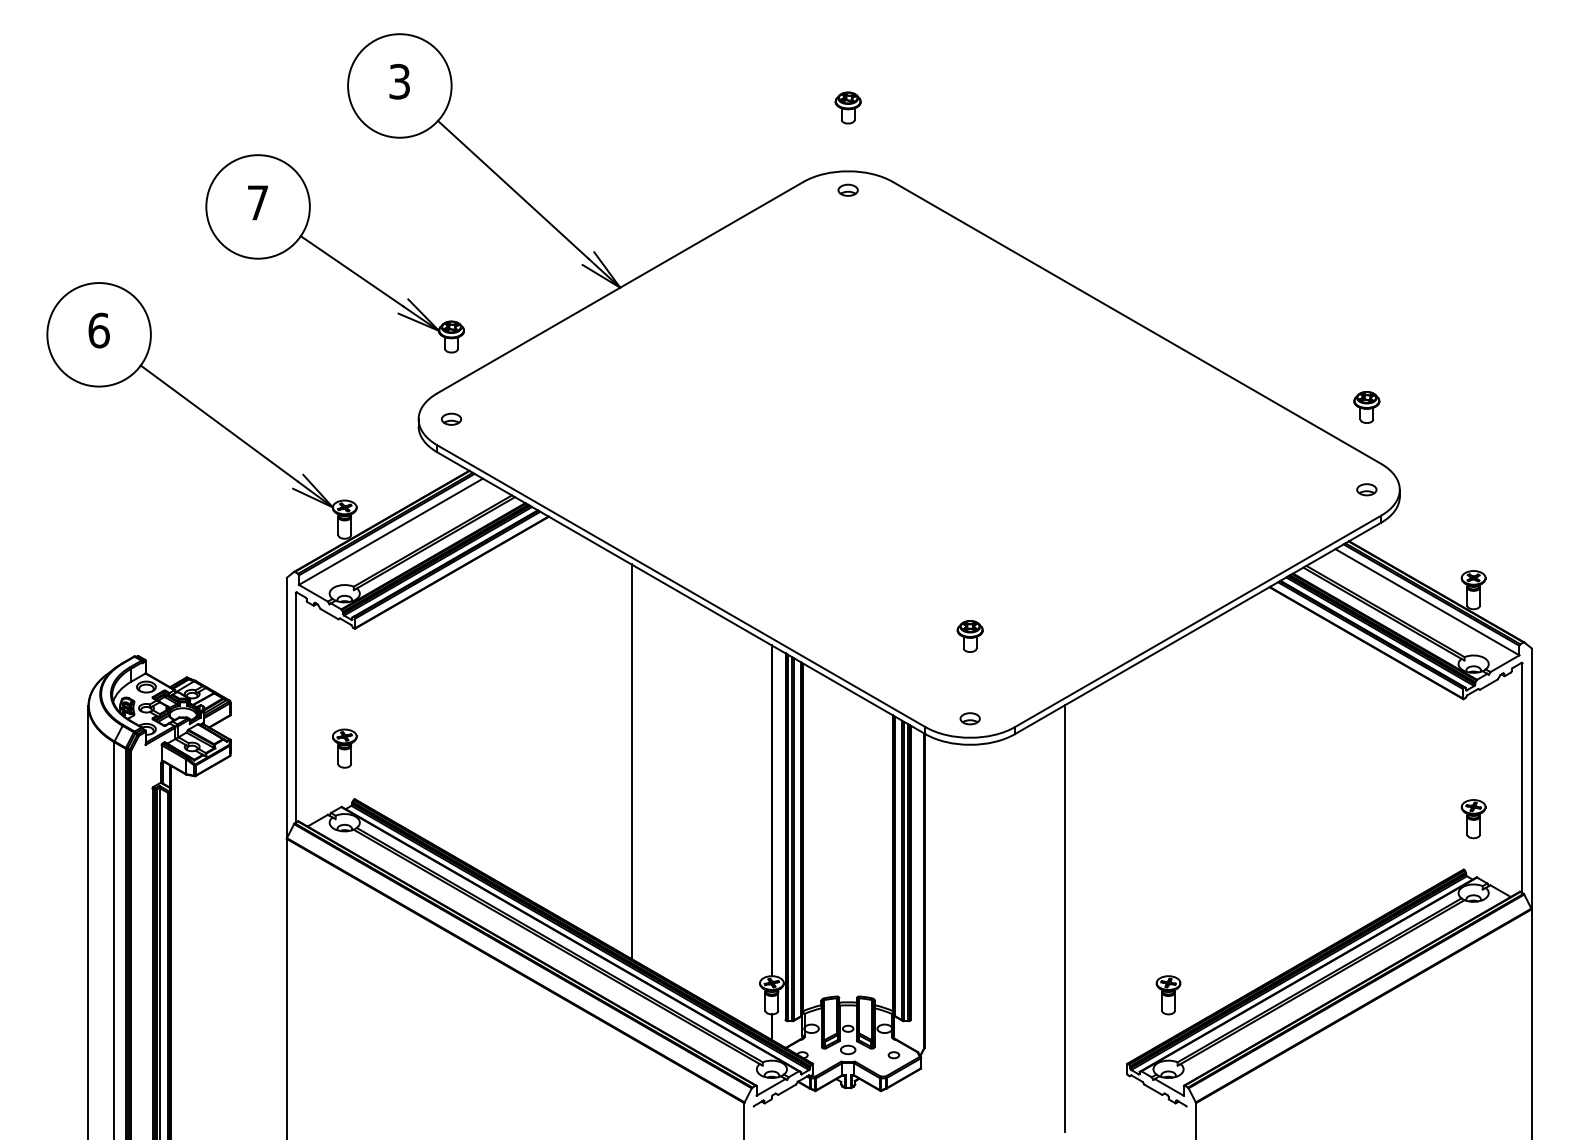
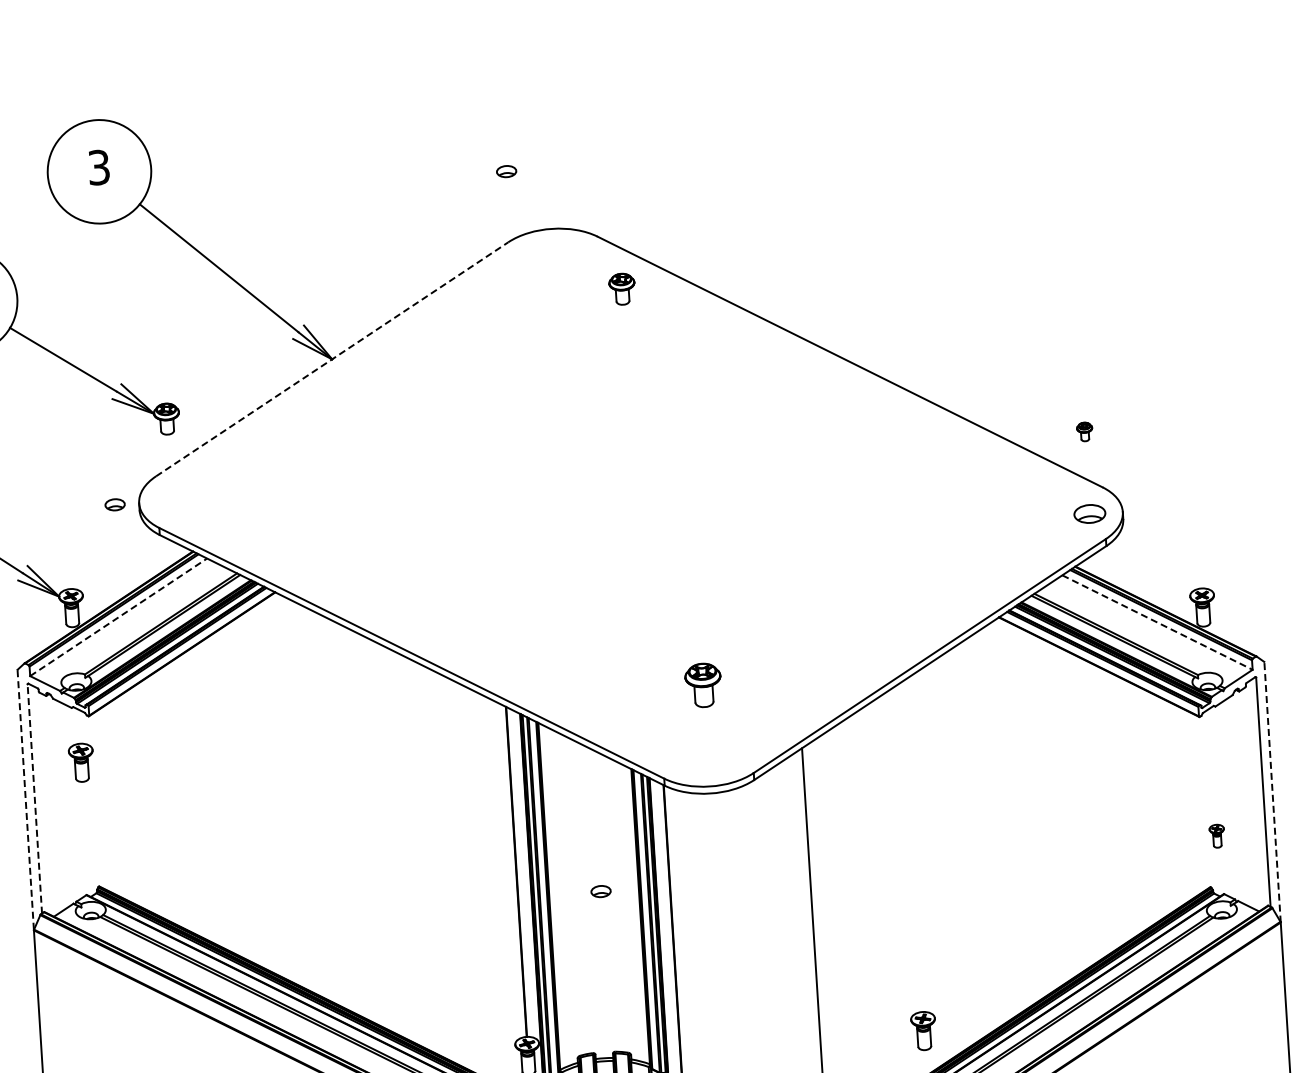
part: (847, 107) -> (621, 288), moved
part: (847, 189) -> (505, 170), moved
line: (620, 287) -> (332, 359), solid -> dashed
part: (1366, 407) -> (1084, 432), size x0.6
part: (451, 418) -> (115, 504), moved
part: (1366, 489) -> (1089, 513), size x1.6
line: (391, 531) -> (119, 616), solid -> dashed
line: (1427, 602) -> (1157, 622), solid -> dashed
part: (969, 636) -> (702, 685), size x1.4
line: (295, 707) -> (34, 798), solid -> dashed
line: (286, 709) -> (25, 801), solid -> dashed
part: (969, 718) -> (600, 891), moved
part: (344, 748) -> (81, 762), moved
line: (631, 761) -> (373, 831), removed
line: (1531, 778) -> (1272, 791), solid -> dashed
part: (1473, 819) -> (1217, 836), size x0.6

